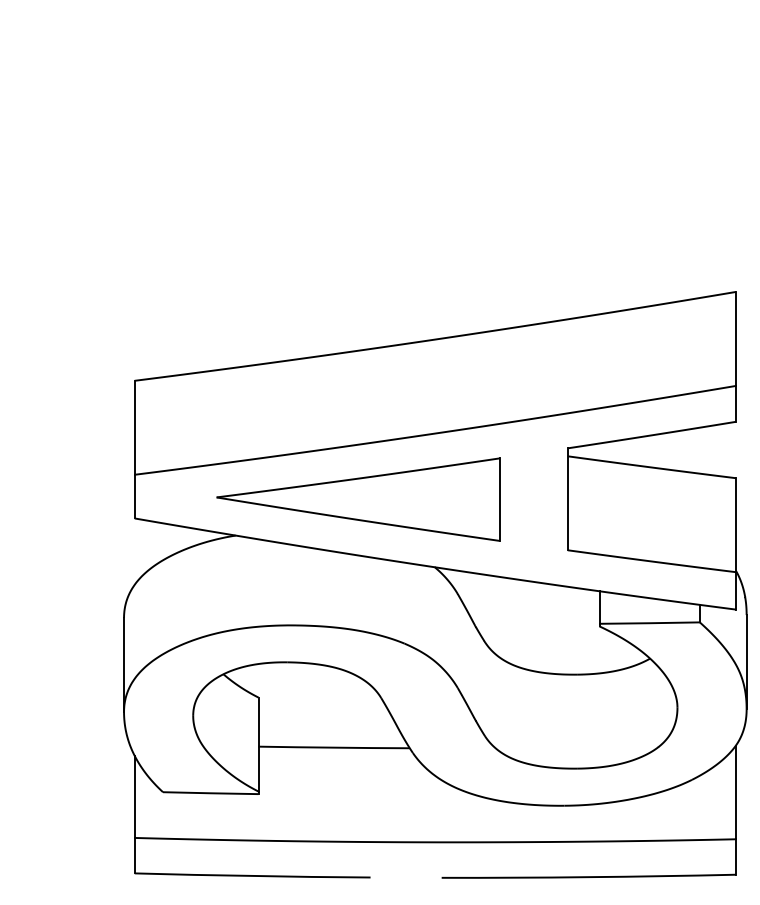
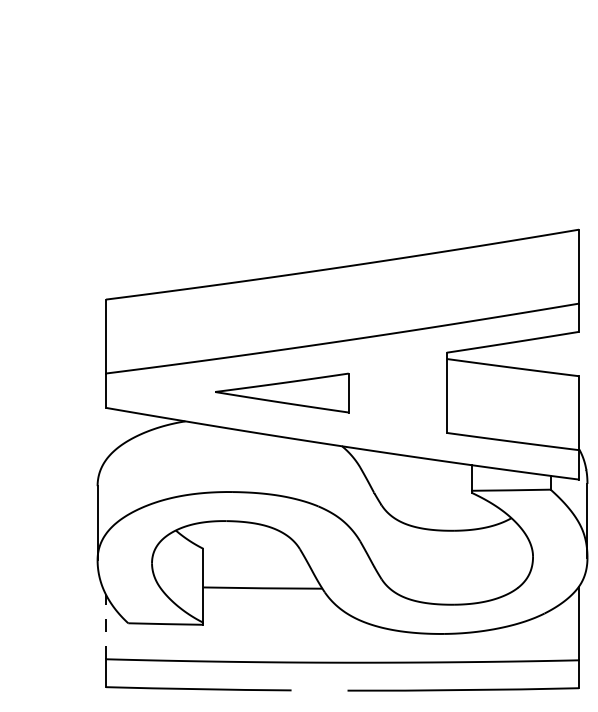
part: (358, 499) -> (282, 392), size x0.6
line: (134, 796) -> (105, 626), solid -> dashed

